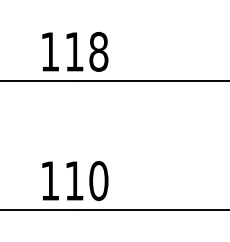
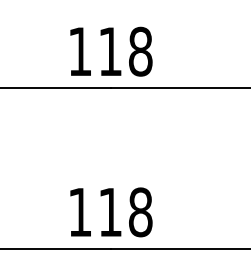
text: (98, 180) -> (140, 211), 110 -> 118

